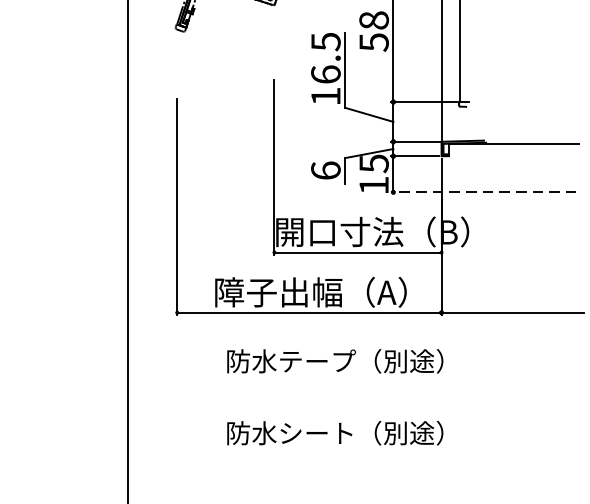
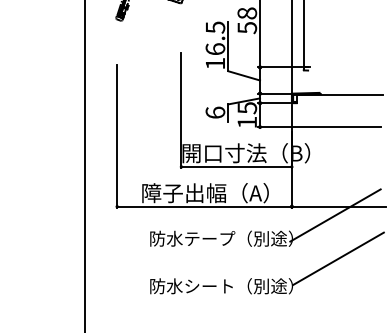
line: (483, 193) -> (319, 127), dashed -> solid
line: (507, 326) -> (335, 215), added
line: (512, 391) -> (338, 258), added

